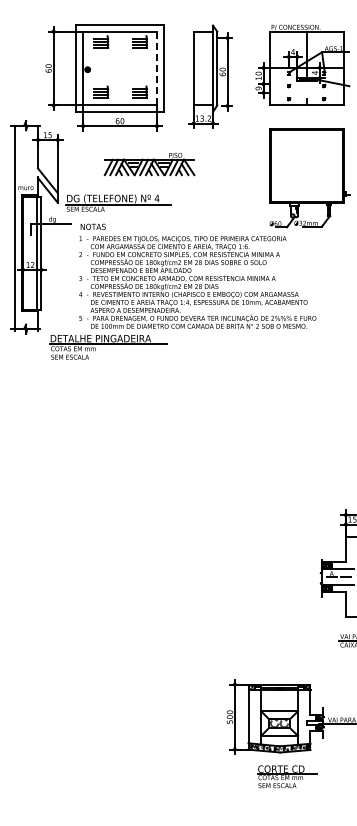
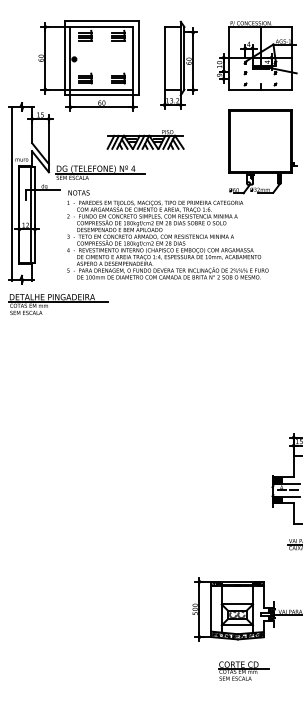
line: (156, 68) -> (132, 58), dashed -> solid
part: (149, 164) -> (145, 139), moved
part: (108, 346) -> (58, 303), moved
part: (287, 776) -> (244, 670), moved

